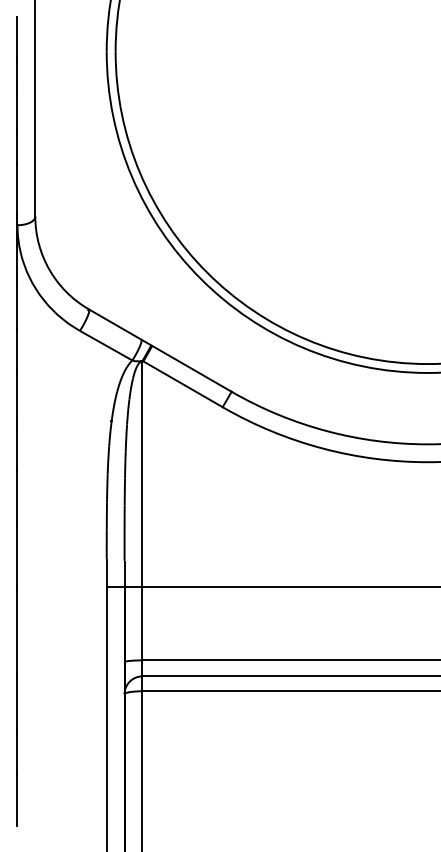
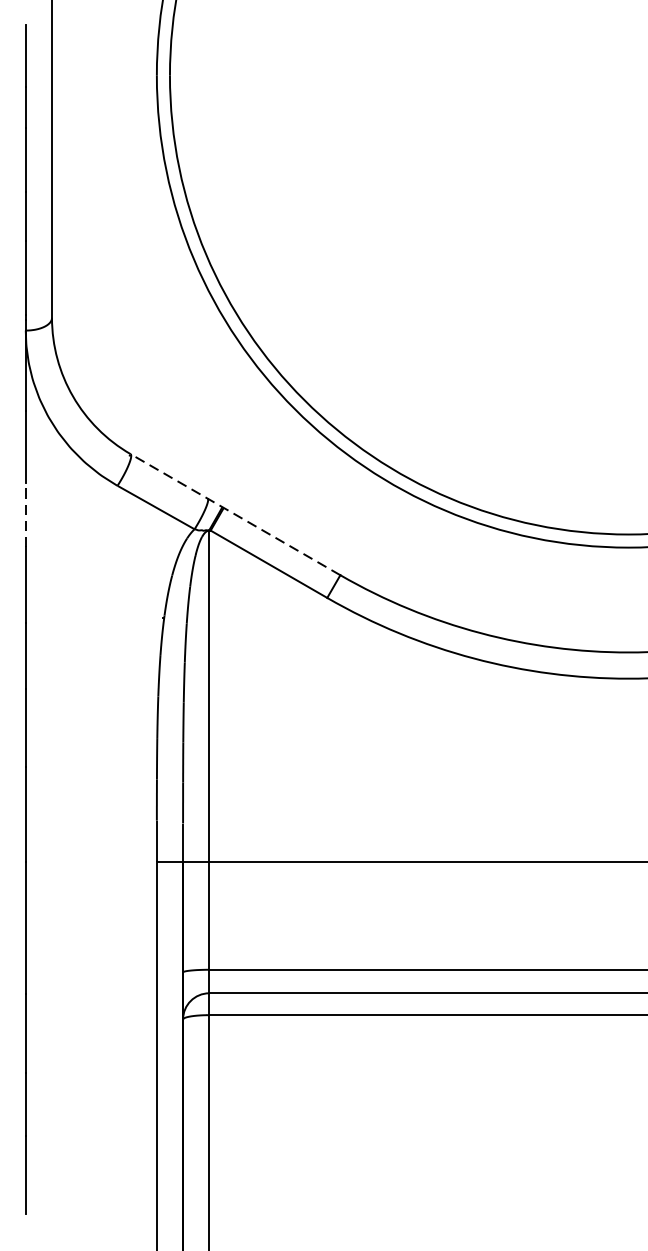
line: (17, 350) -> (25, 514), solid -> dashed
line: (159, 350) -> (234, 514), solid -> dashed

